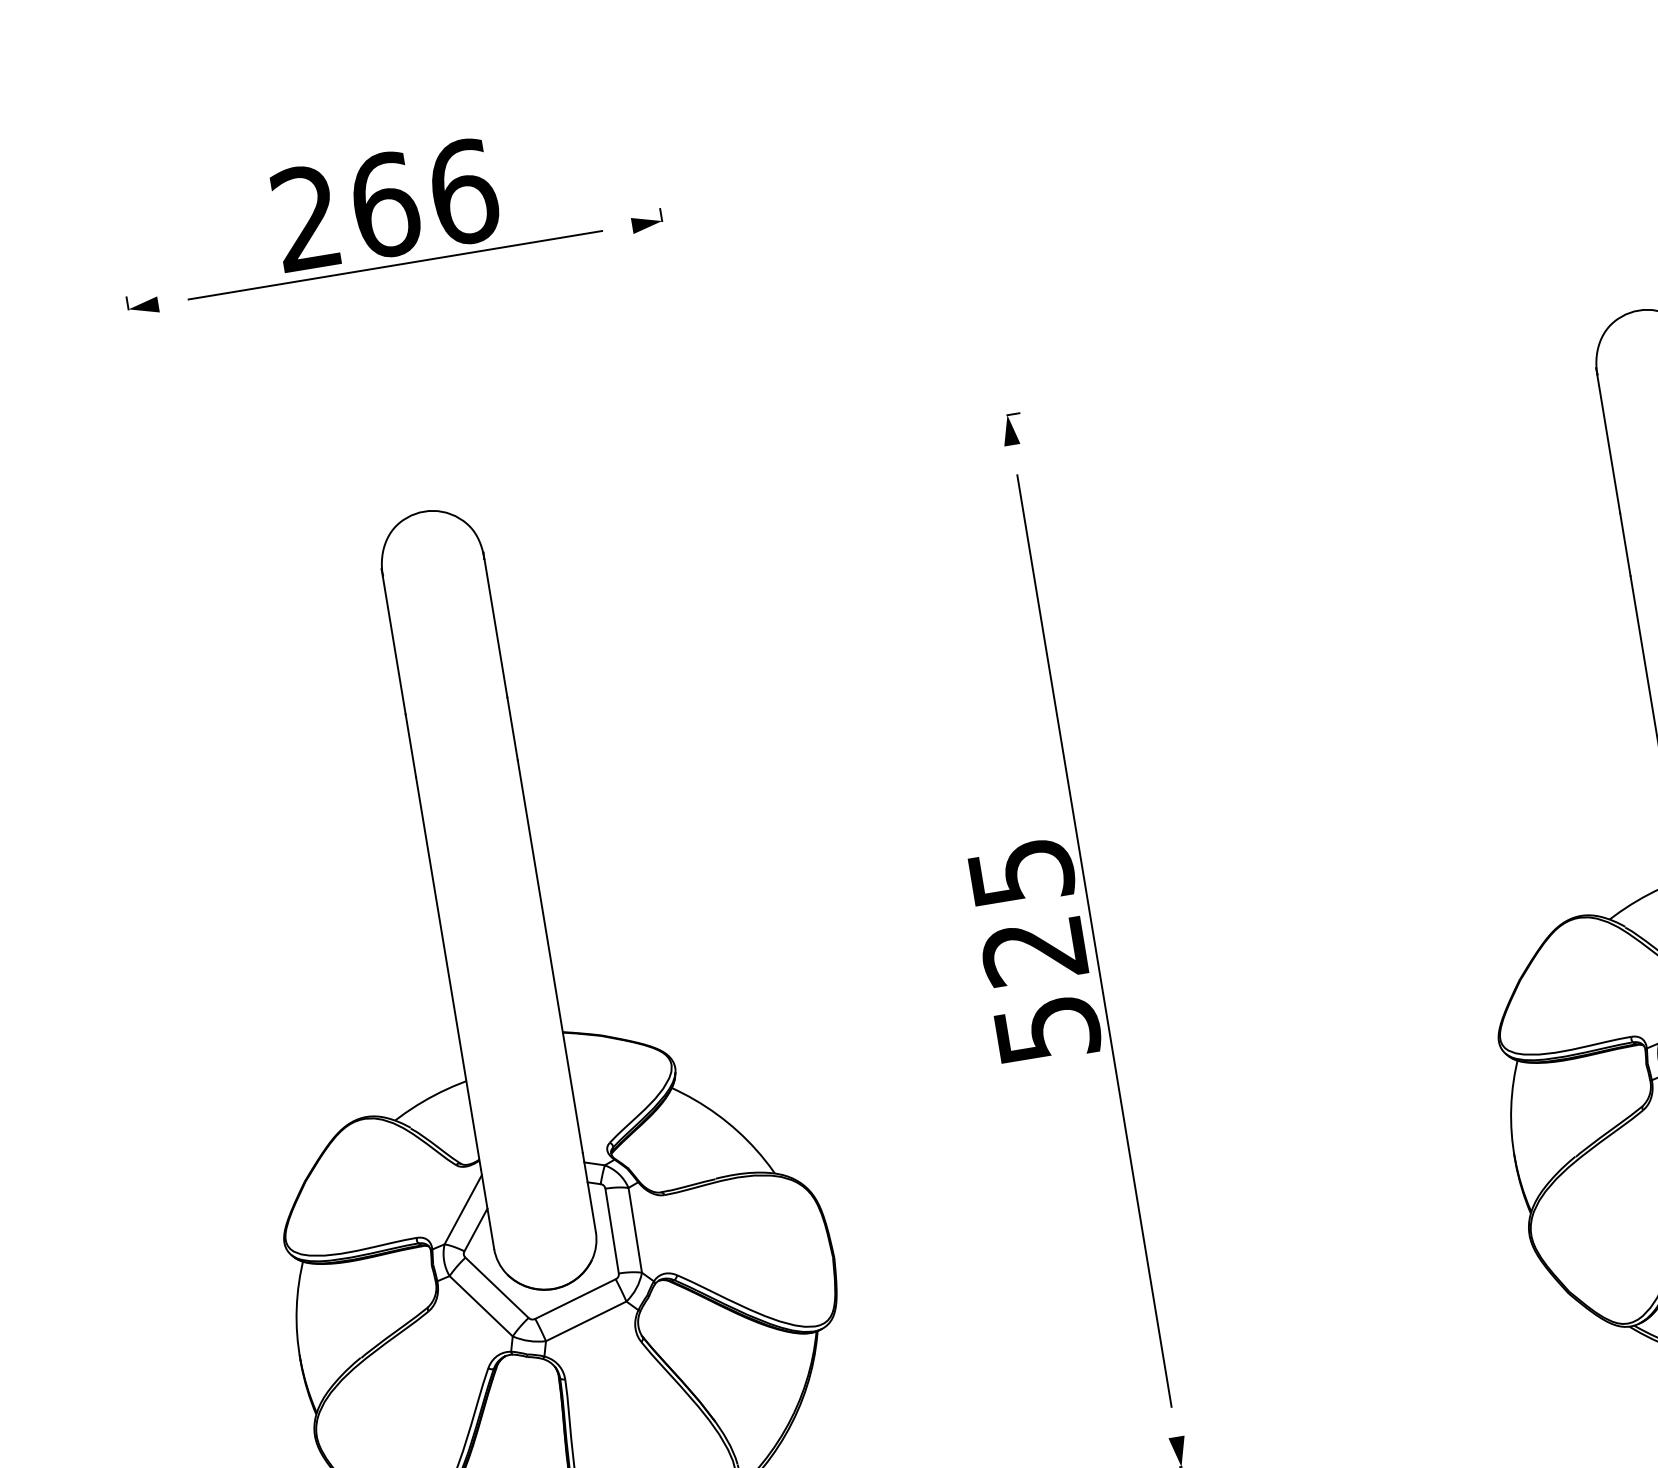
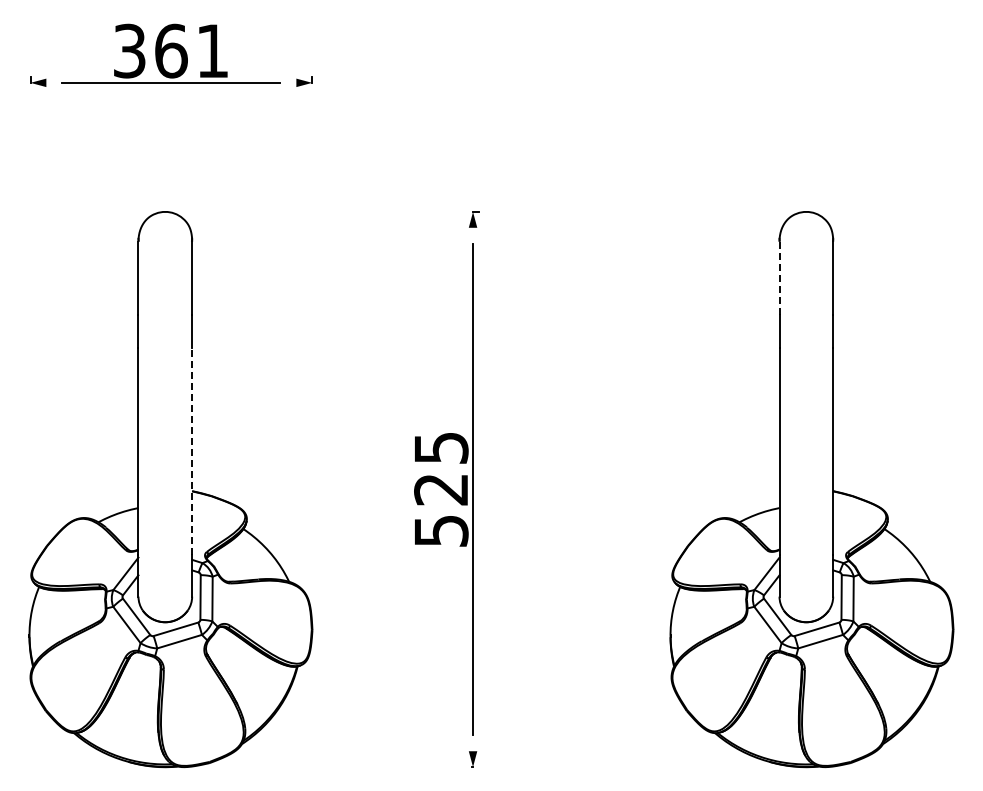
text: (385, 203) -> (171, 50), 266 -> 361
line: (1608, 445) -> (779, 278), solid -> dashed
line: (551, 957) -> (192, 451), solid -> dashed

